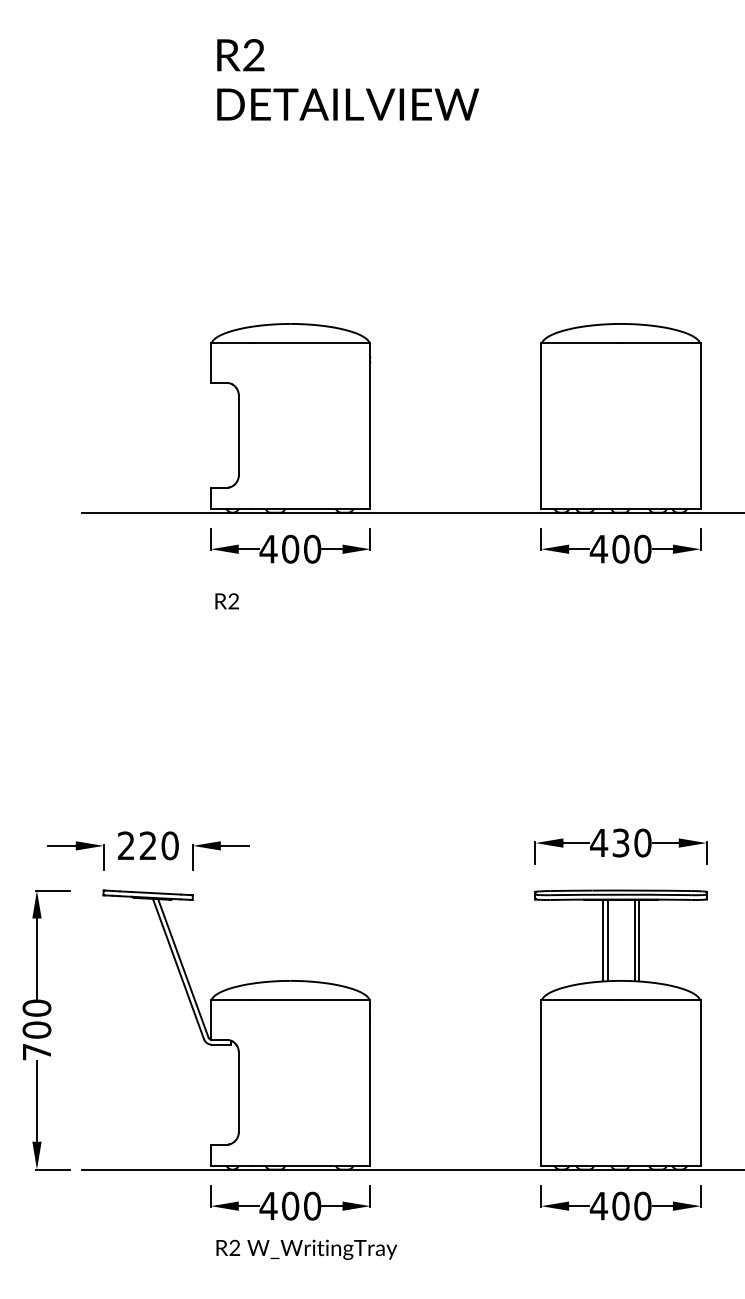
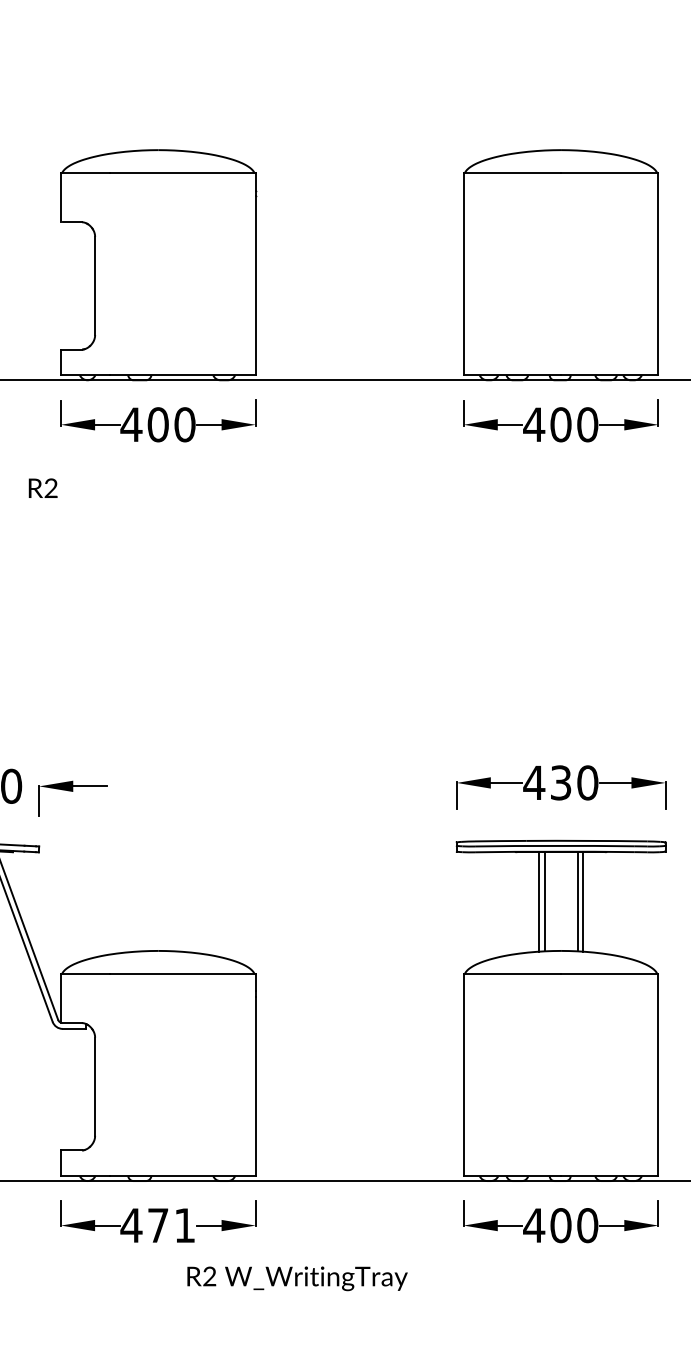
text: (226, 601) -> (42, 488), moved
text: (301, 1205) -> (171, 1224), 400 -> 471
text: (306, 1249) -> (297, 1278), moved

